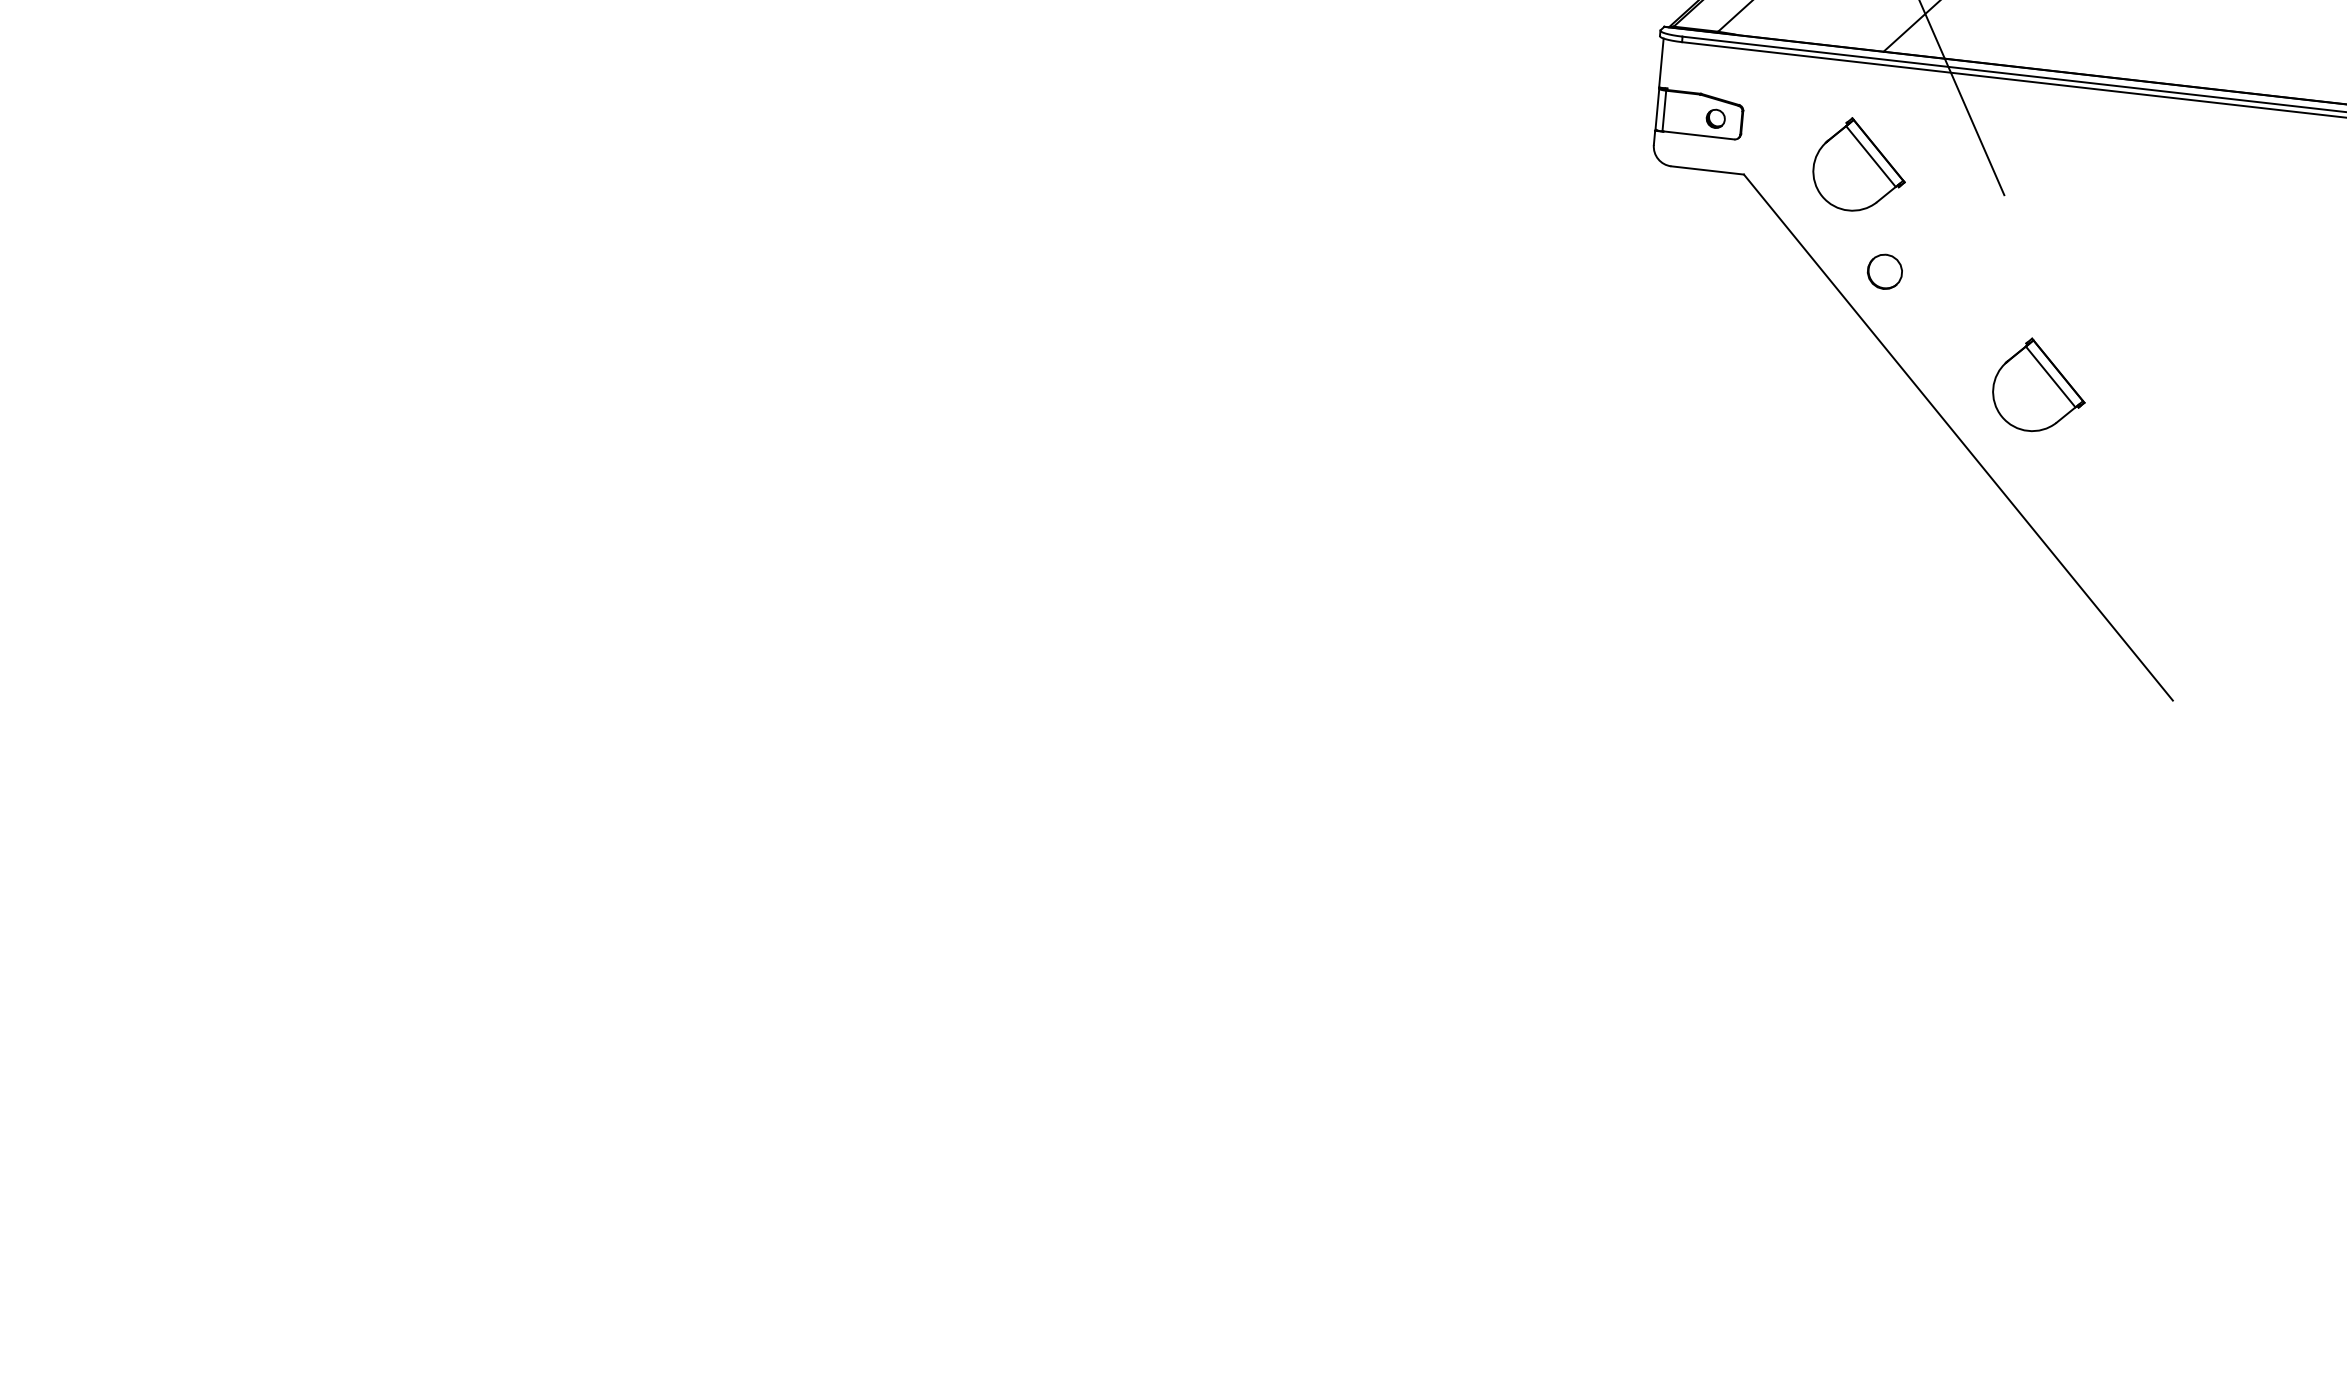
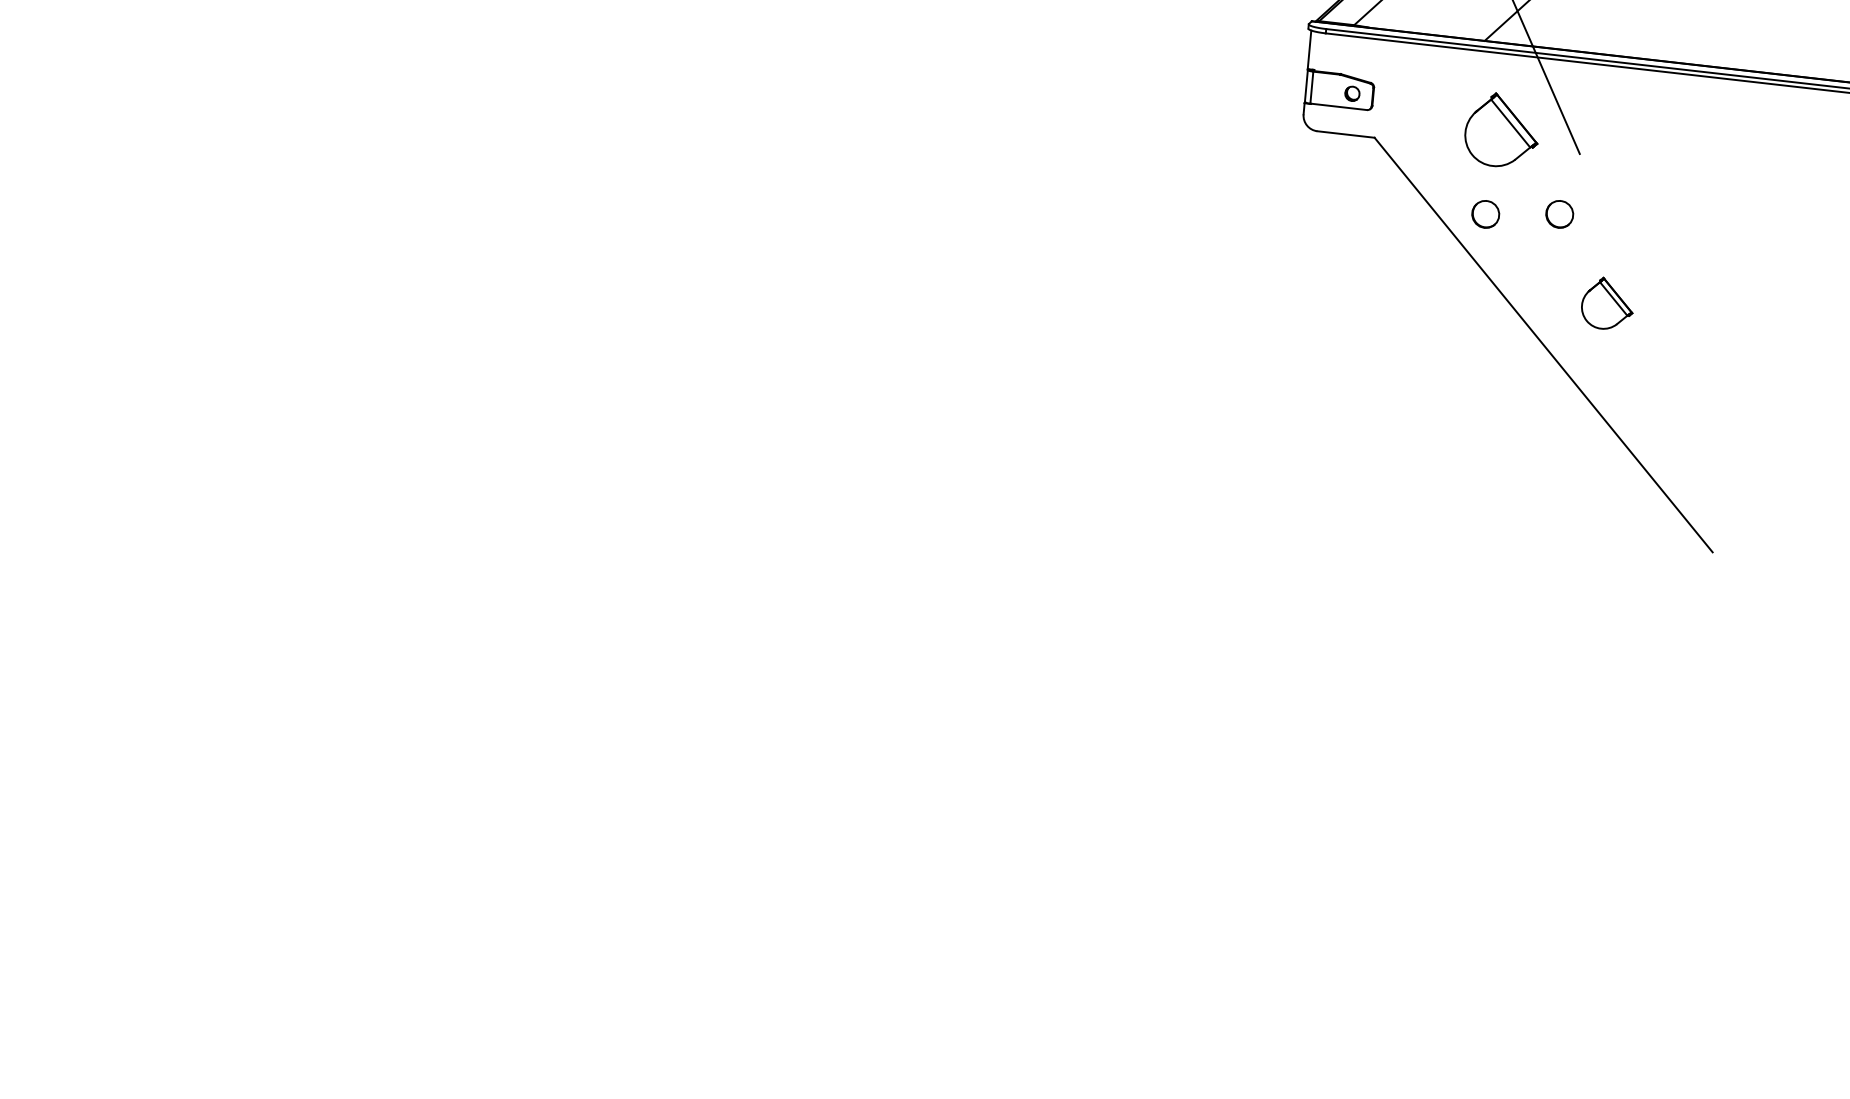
part: (1859, 164) -> (1501, 129), moved
part: (1978, 271) -> (1559, 214), added
part: (2039, 383) -> (1607, 302), size x0.7

